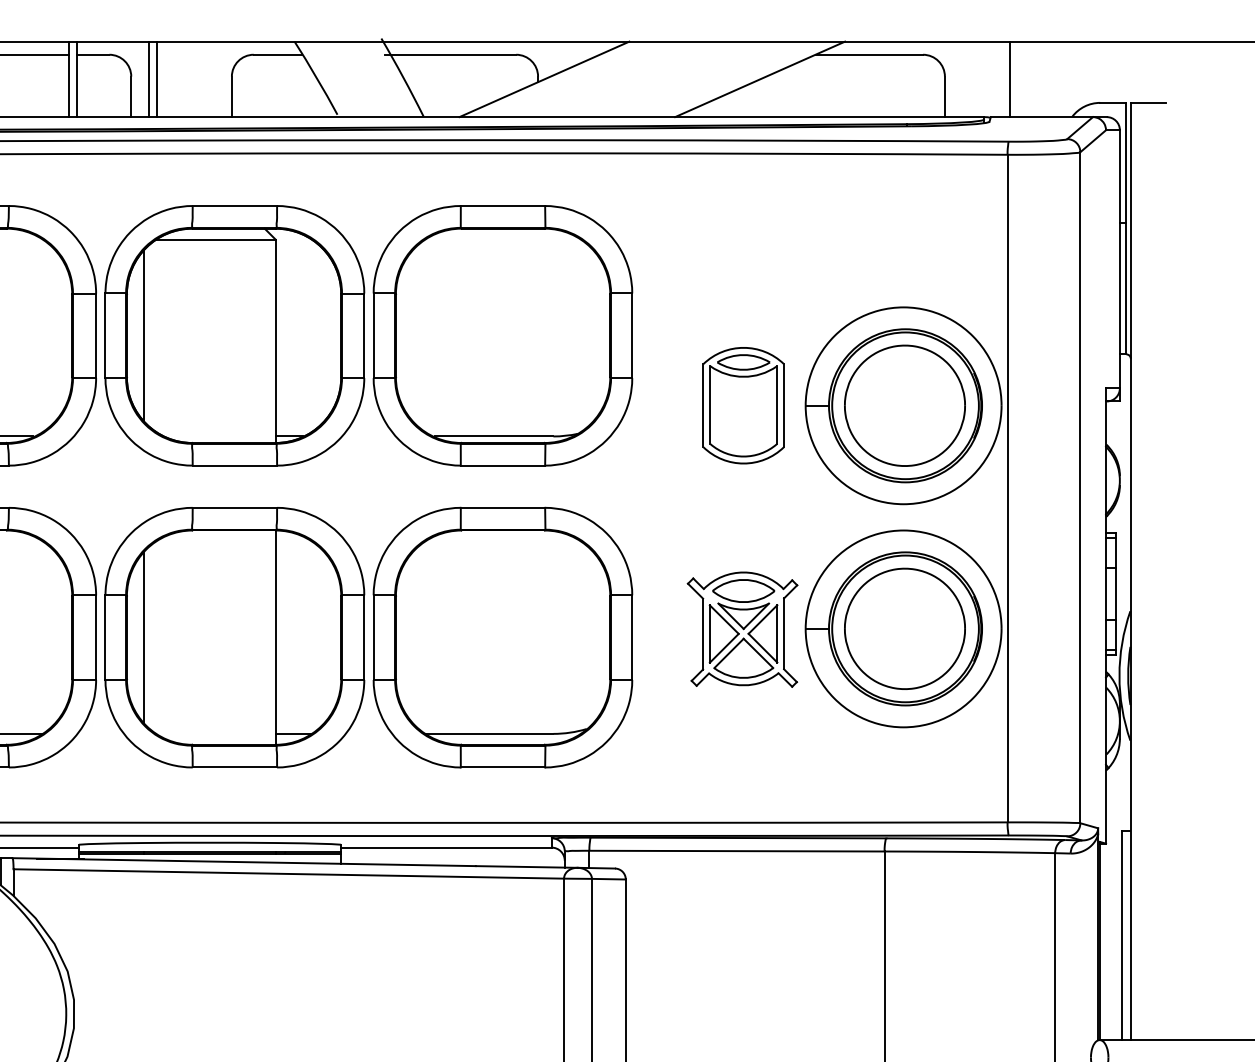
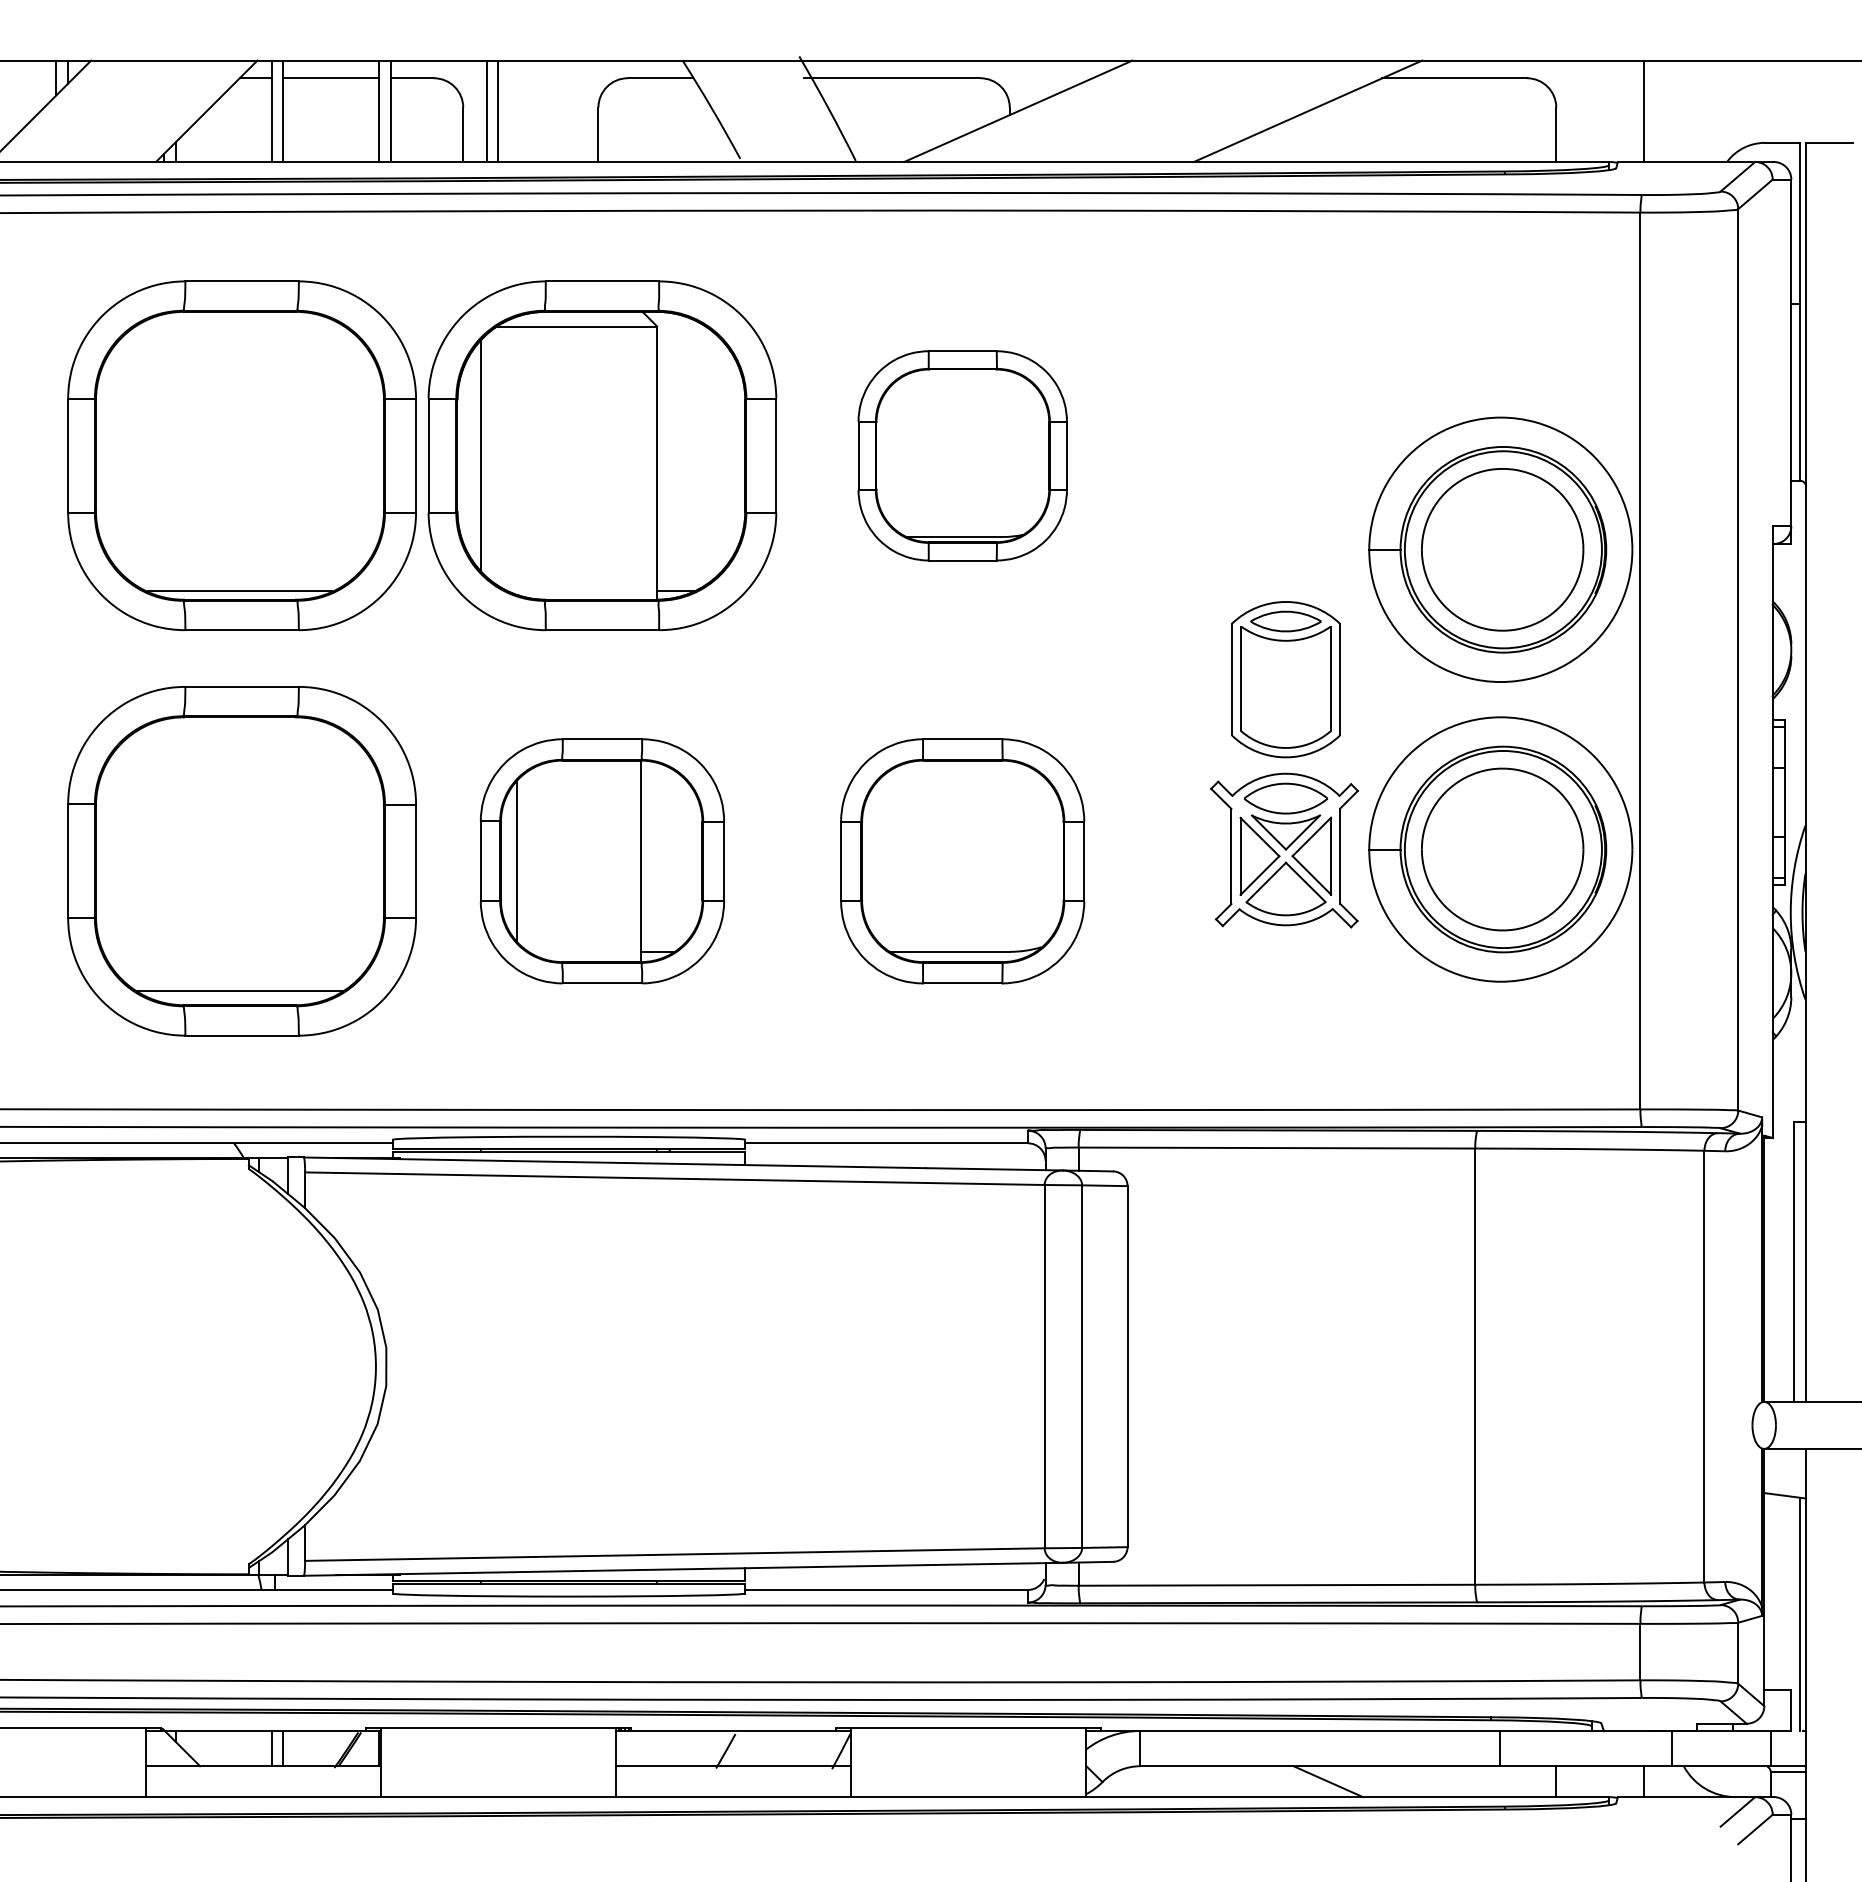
part: (502, 335) -> (962, 455), size x0.6
part: (743, 405) -> (1285, 679), moved
part: (234, 637) -> (602, 861), size x0.7
part: (502, 637) -> (962, 861), size x0.7

